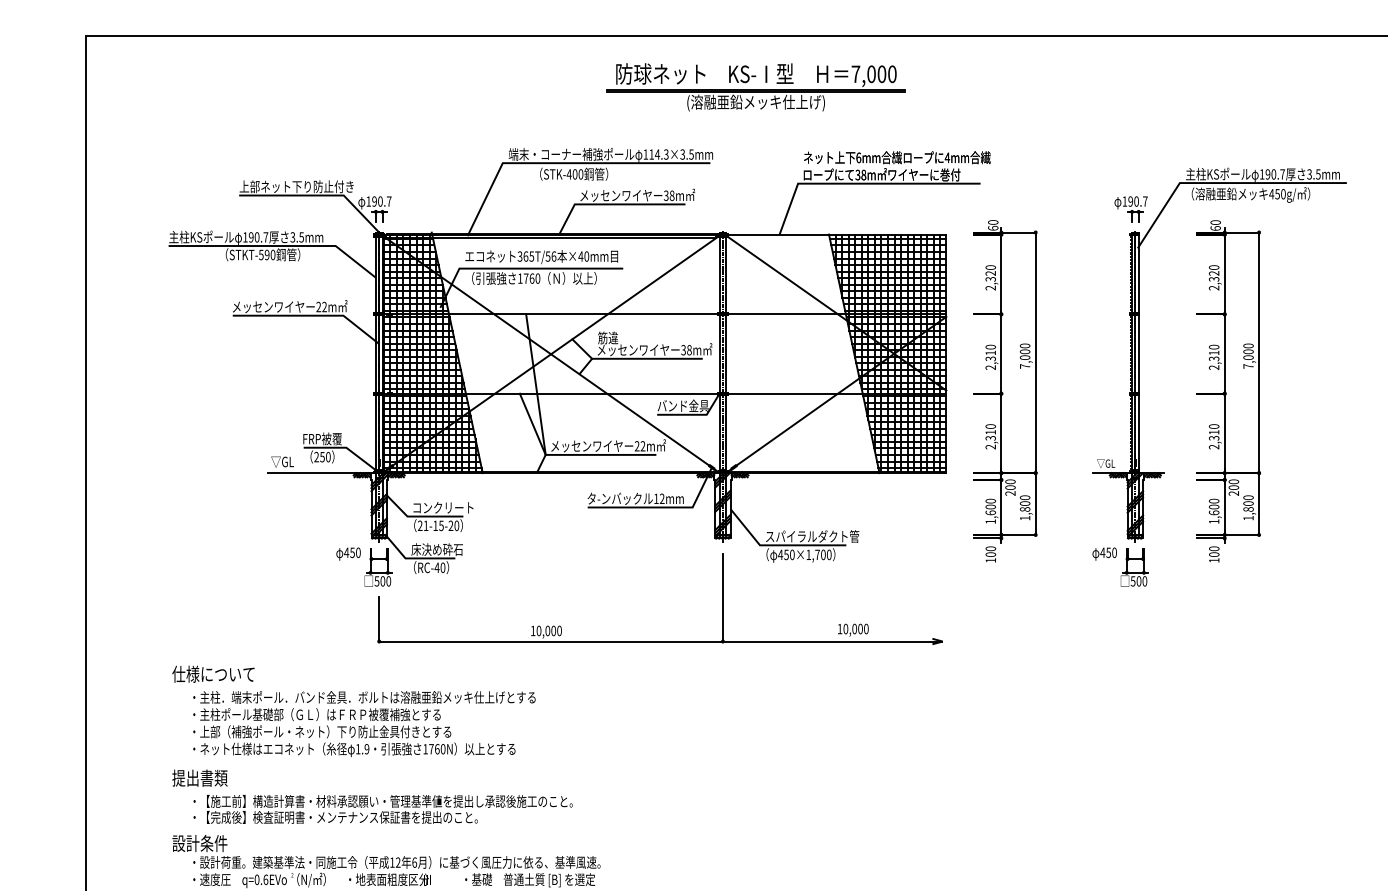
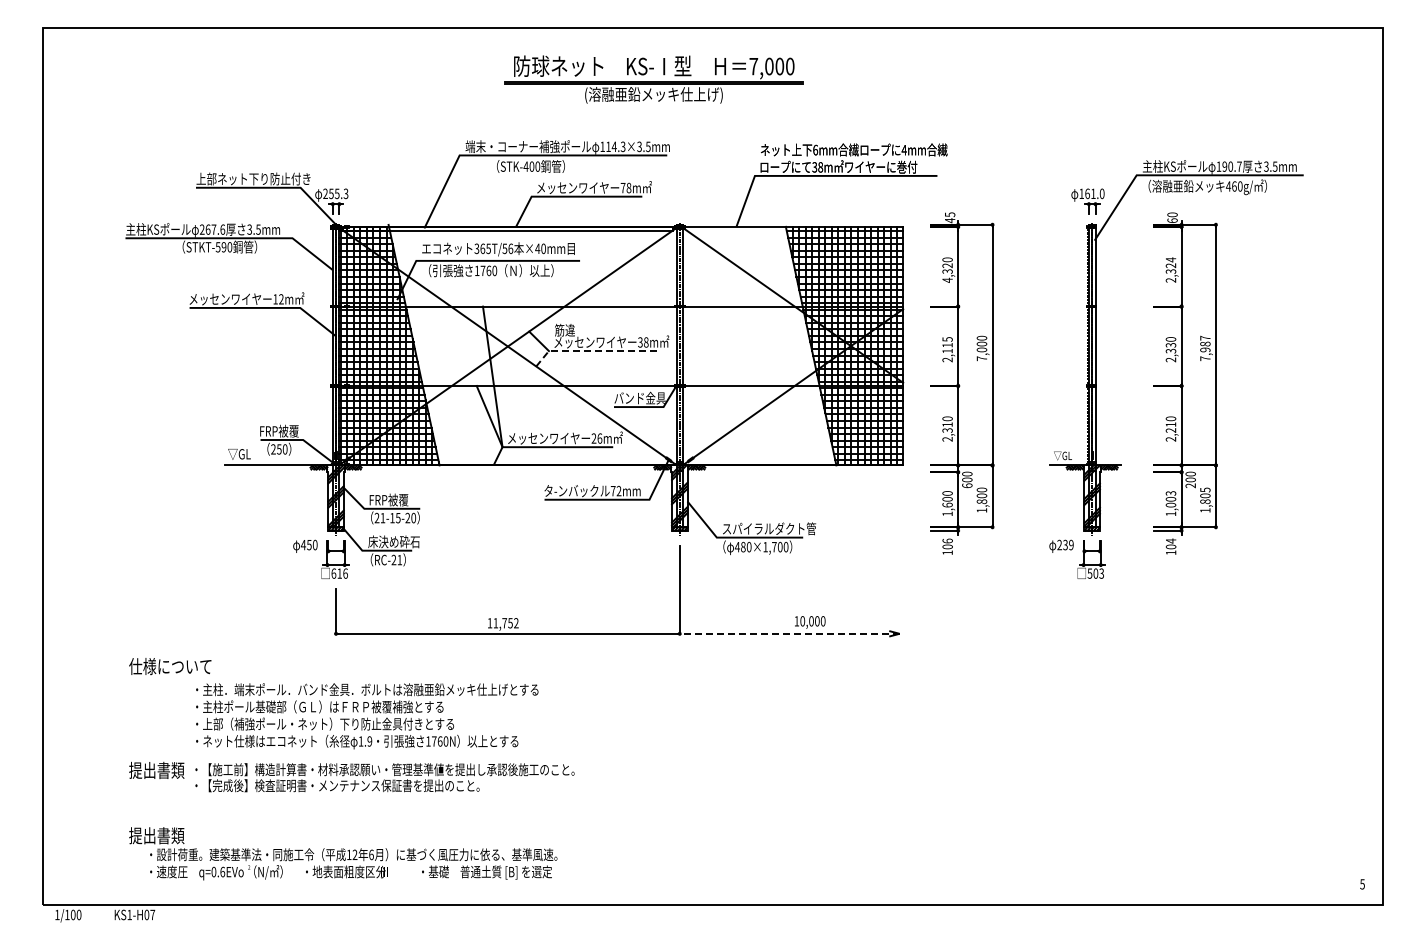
part: (755, 87) -> (653, 79), moved
text: (1277, 194) -> (1234, 186), 450g/ -> 460g/
text: (665, 195) -> (622, 187), 38m -> 78m
text: (378, 201) -> (335, 193), 190.7 -> 255.3
text: (1137, 201) -> (1094, 193), 190.7 -> 161.0
text: (992, 225) -> (949, 217), 60 -> 45
text: (255, 237) -> (212, 229), 190.7 -> 267.6
text: (1213, 267) -> (1170, 259), 2,320 -> 2,324
text: (990, 287) -> (947, 279), 2,320 -> 4,320
text: (318, 307) -> (275, 299), 22m -> 12m
text: (1248, 351) -> (1205, 343), 7,000 -> 7,987
text: (990, 353) -> (947, 345), 2,310 -> 2,115
text: (1213, 353) -> (1170, 345), 2,310 -> 2,330
line: (636, 359) -> (593, 351), solid -> dashed
text: (1214, 438) -> (1171, 430), 2,310 -> 2,210
text: (642, 446) -> (599, 438), 22m -> 26m
text: (1010, 493) -> (967, 485), 200 -> 600
text: (1248, 497) -> (1205, 489), 1,800 -> 1,805
text: (655, 499) -> (612, 491), 12mm -> 72mm
text: (442, 507) -> (399, 499), コンクリート -> FRP被覆
text: (1213, 507) -> (1170, 499), 1,600 -> 1,003
text: (990, 548) -> (947, 540), 100 -> 106
text: (1213, 548) -> (1170, 540), 100 -> 104
text: (1108, 552) -> (1065, 544), 450 -> 239
text: (786, 554) -> (743, 546), 450×1,700 -> 480×1,700
text: (439, 567) -> (396, 559), RC-40 -> RC-21
text: (382, 581) -> (339, 573), 500 -> 616
text: (1144, 581) -> (1101, 573), 500 -> 503
text: (548, 631) -> (505, 623), 10,000 -> 11,752
line: (832, 641) -> (789, 633), solid -> dashed
text: (364, 724) -> (367, 716), moved
text: (382, 809) -> (384, 777), moved
text: (199, 843) -> (156, 835), 設計条件 -> 提出書類

